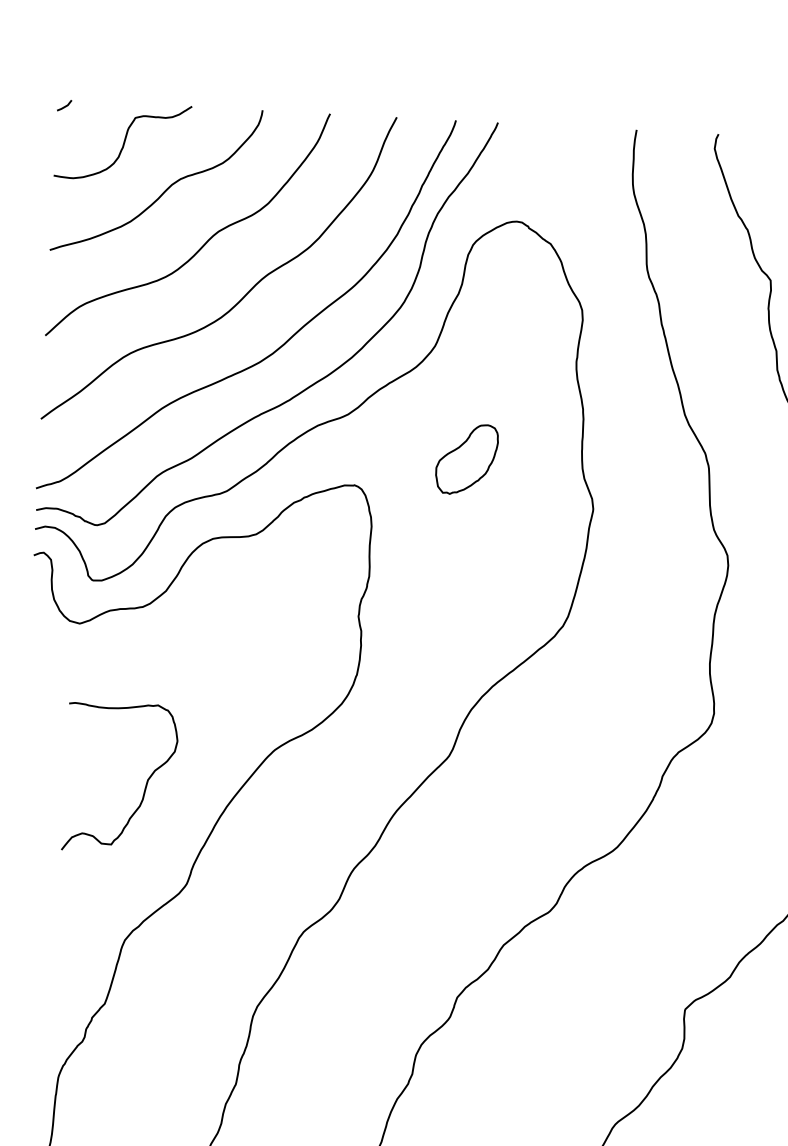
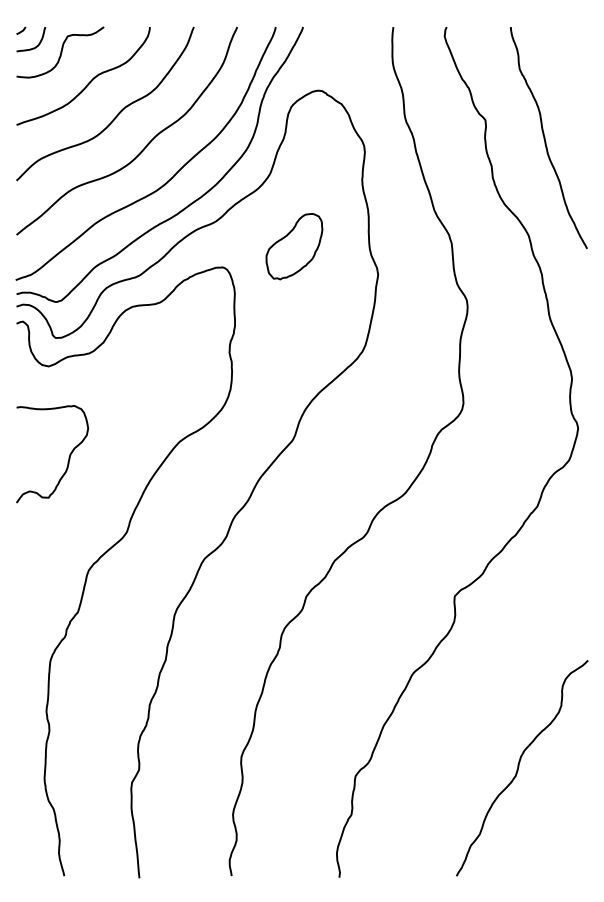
curve: (88, 128) -> (37, 44), added
part: (467, 459) -> (294, 246), size x1.43
curve: (144, 784) -> (68, 457), moved

